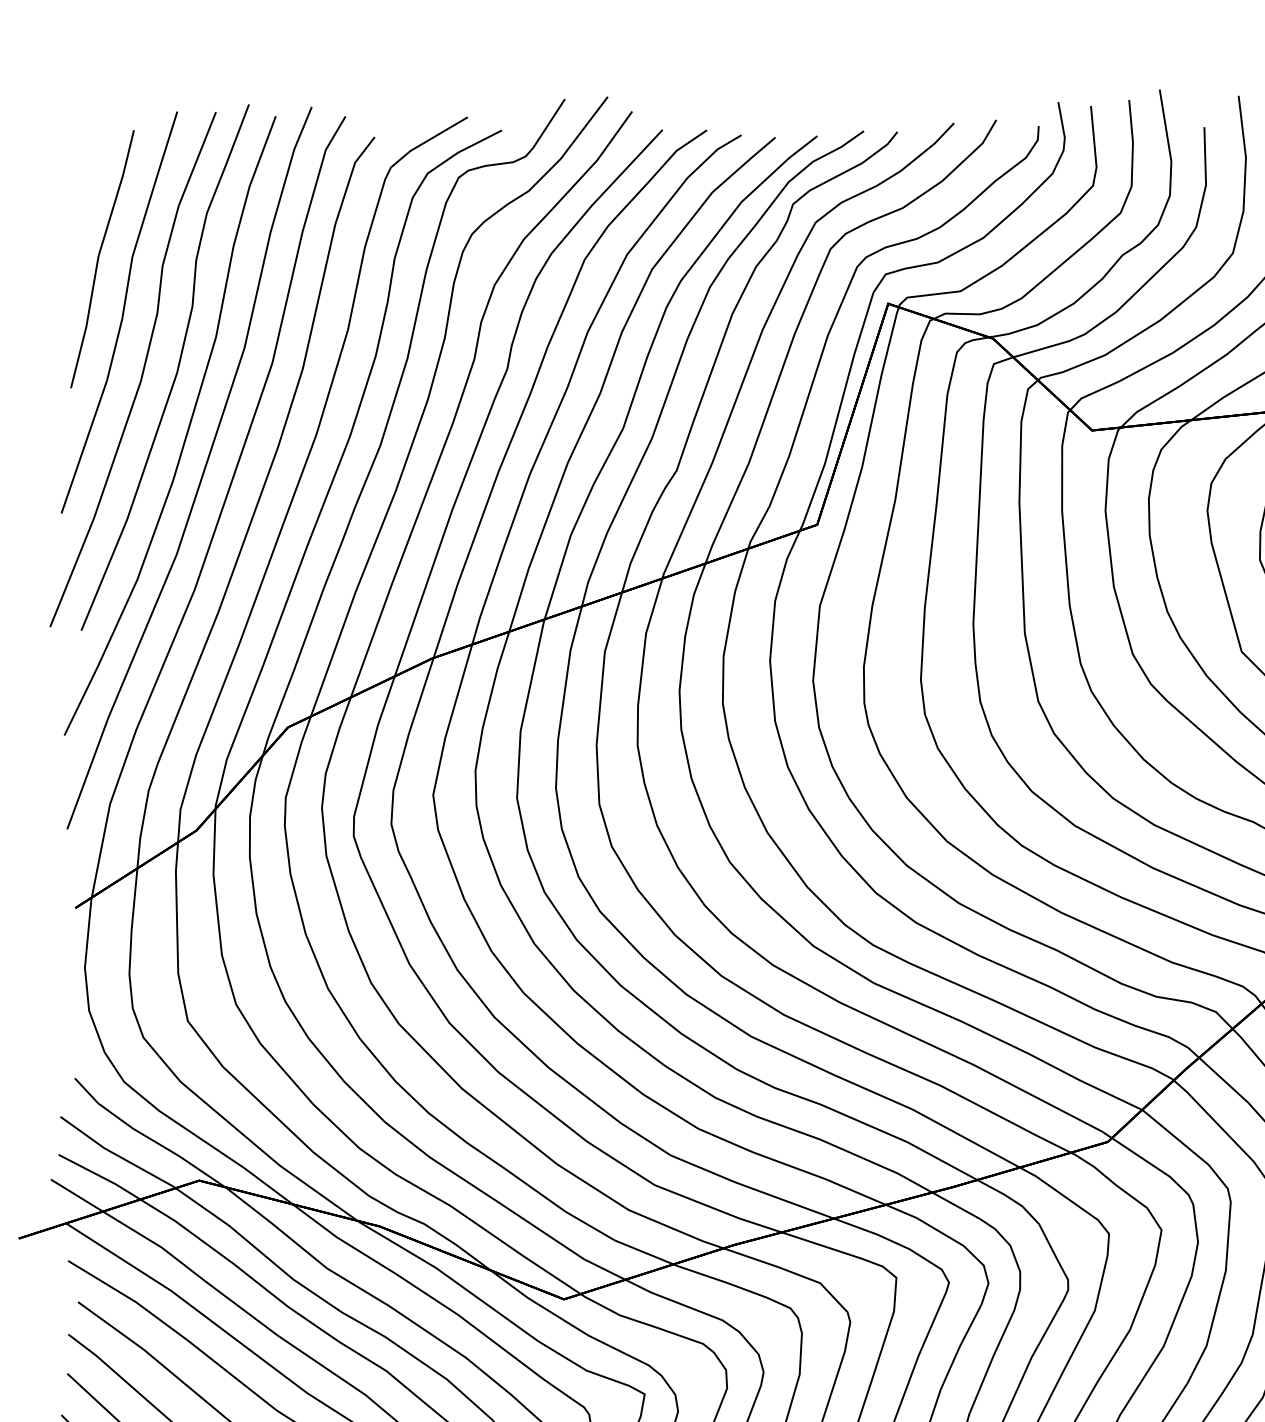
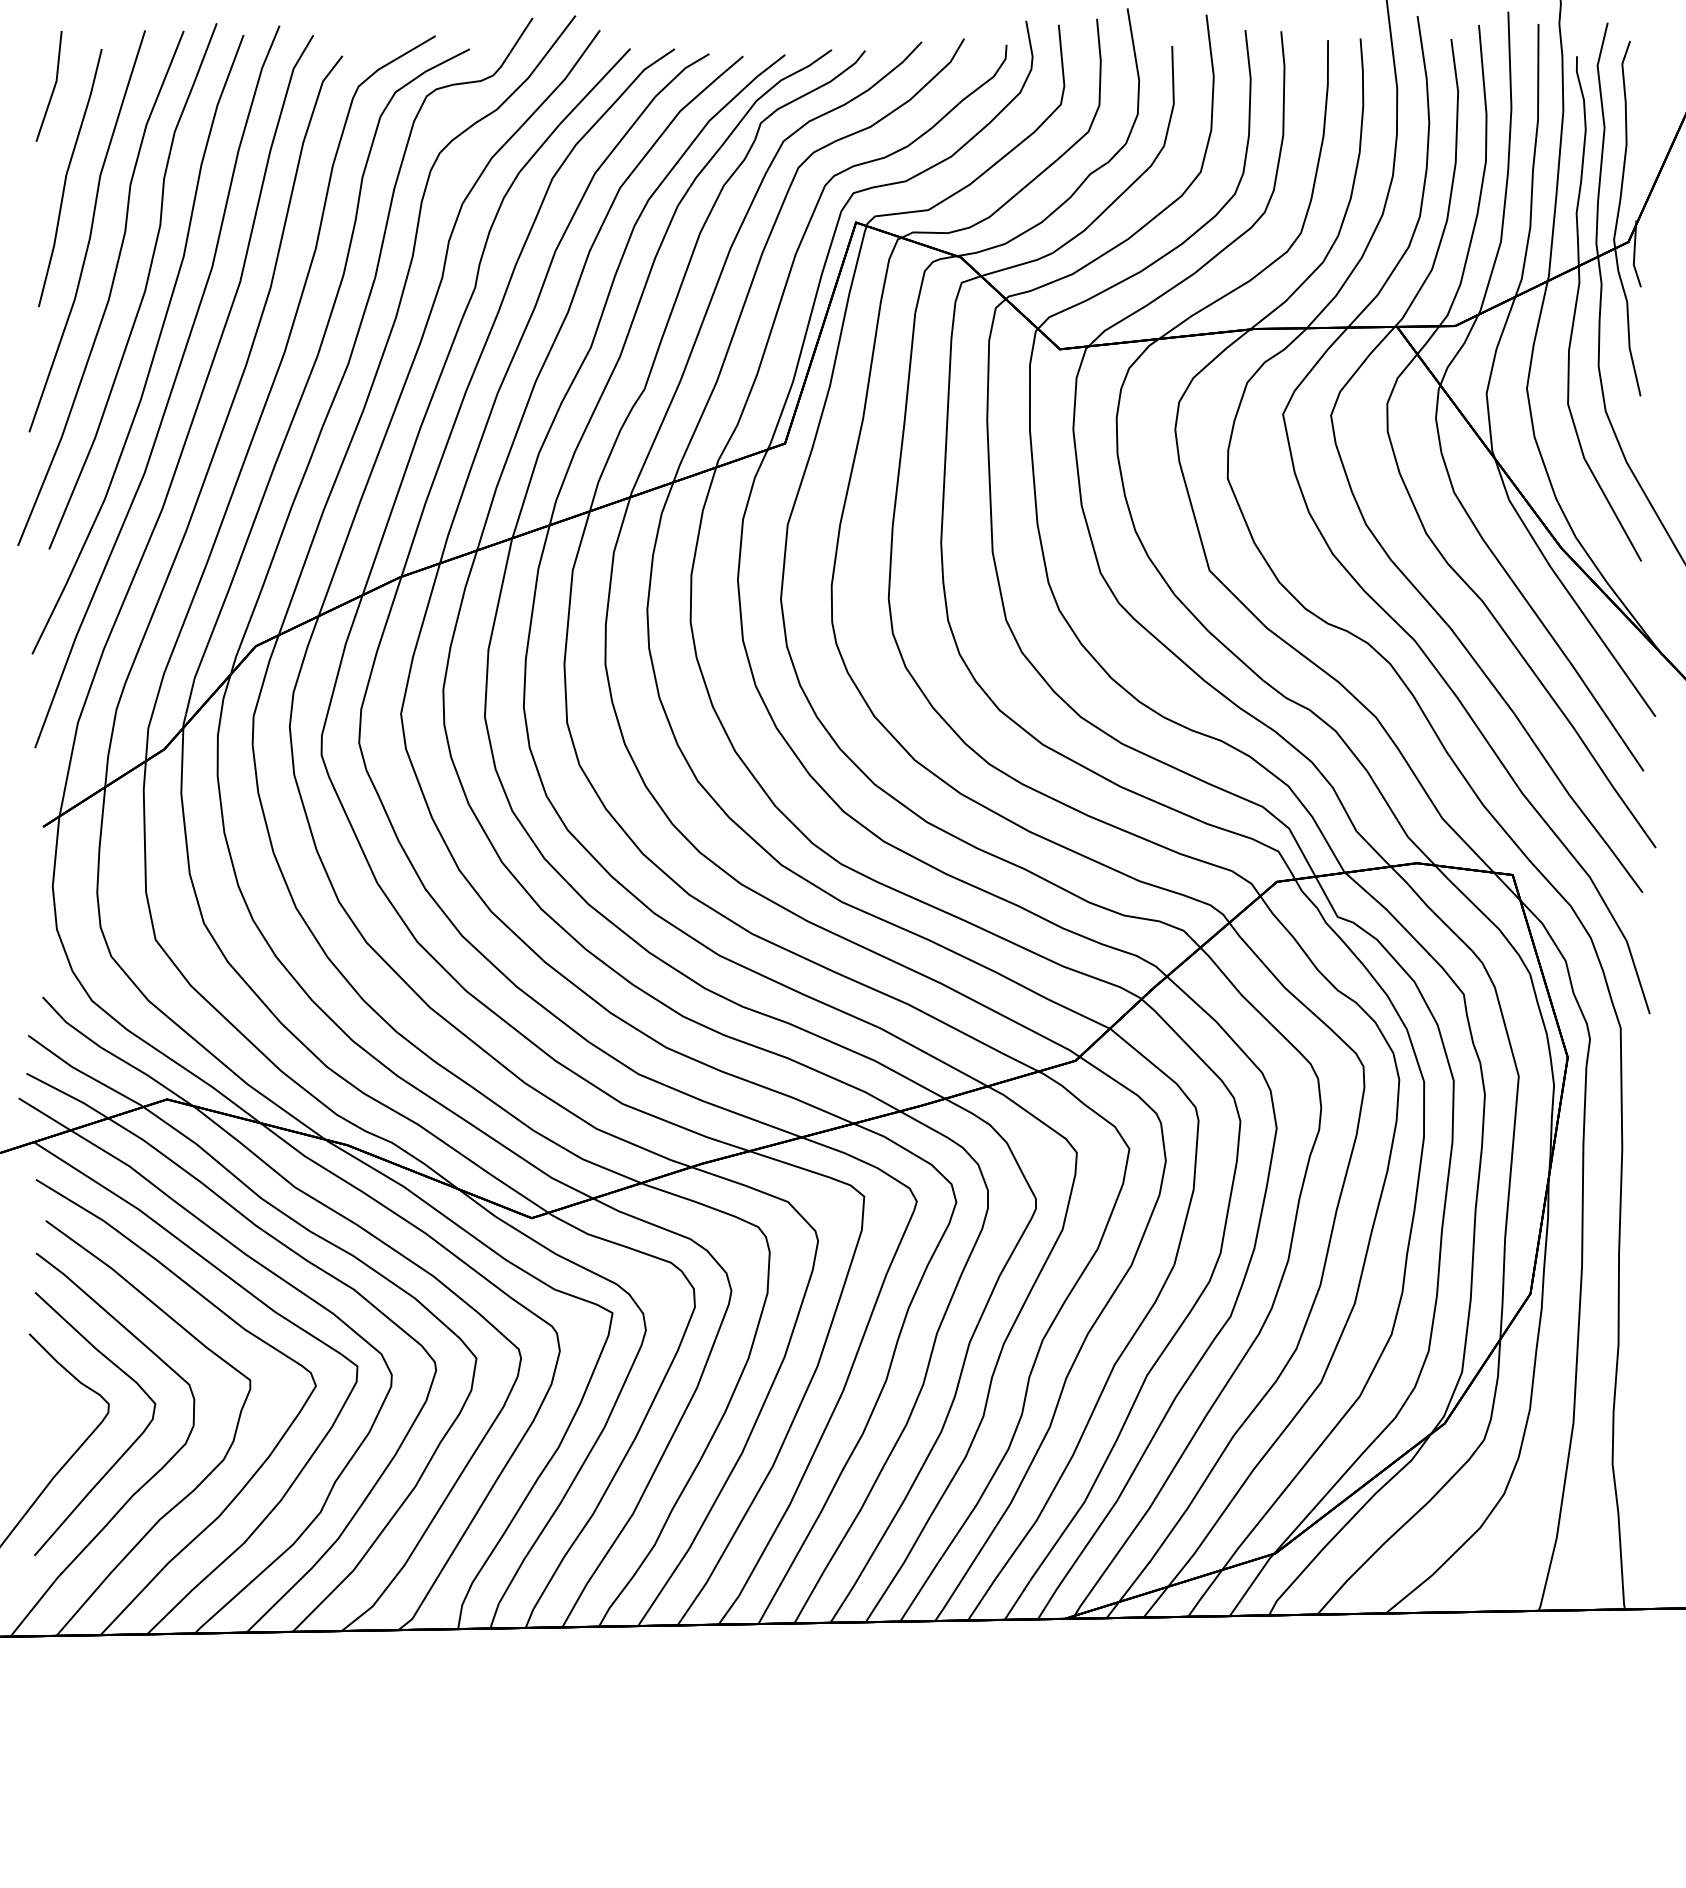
line: (85, 167) -> (53, 86), added

